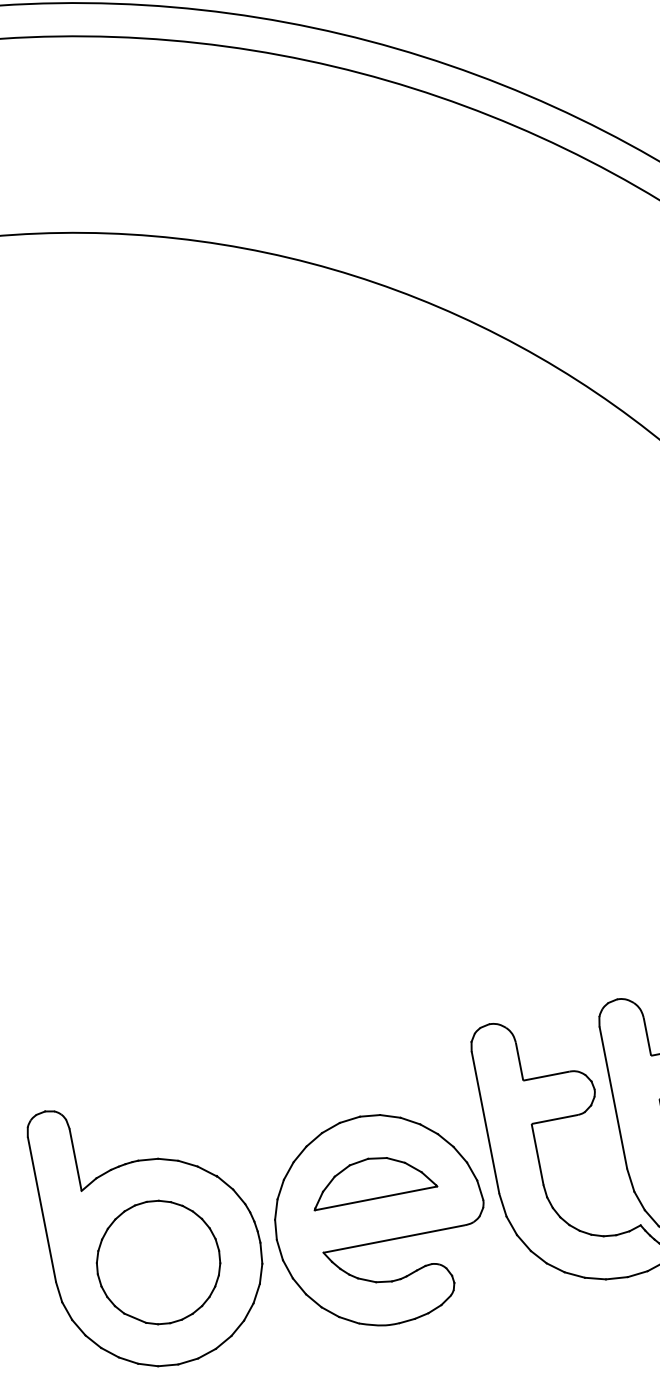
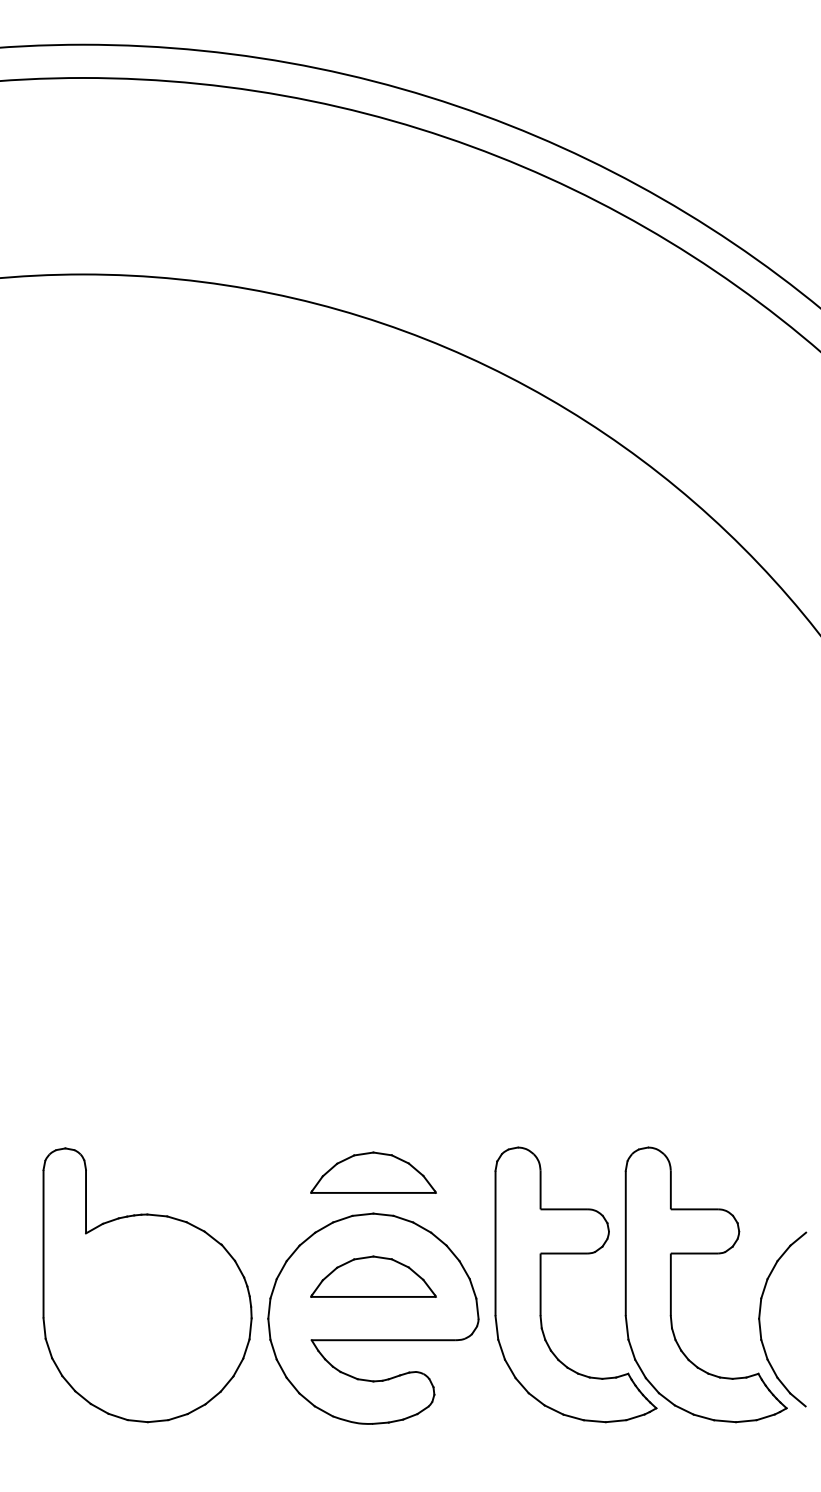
part: (352, 1076) -> (373, 1172), added
part: (158, 1262) -> (147, 1318), removed

